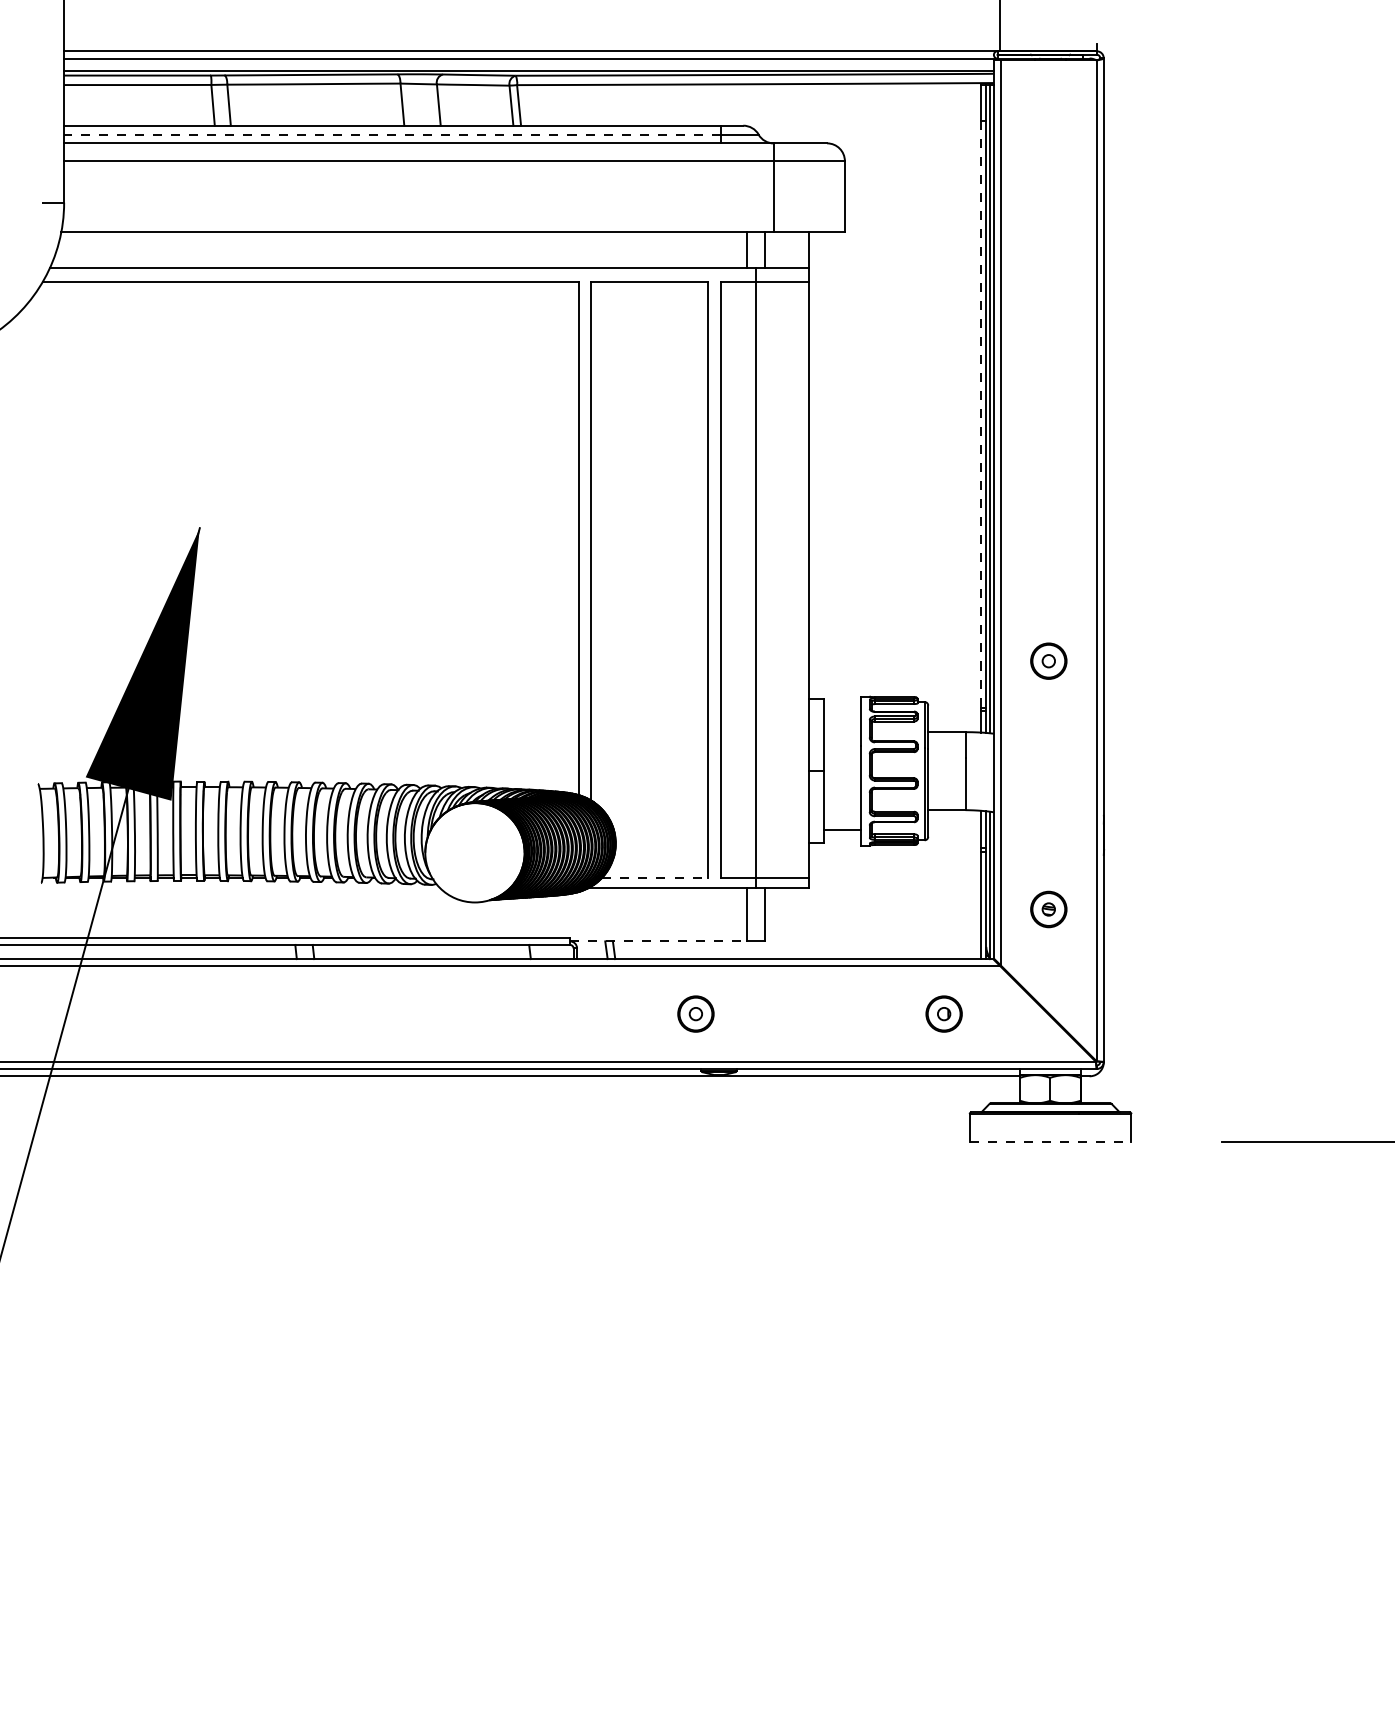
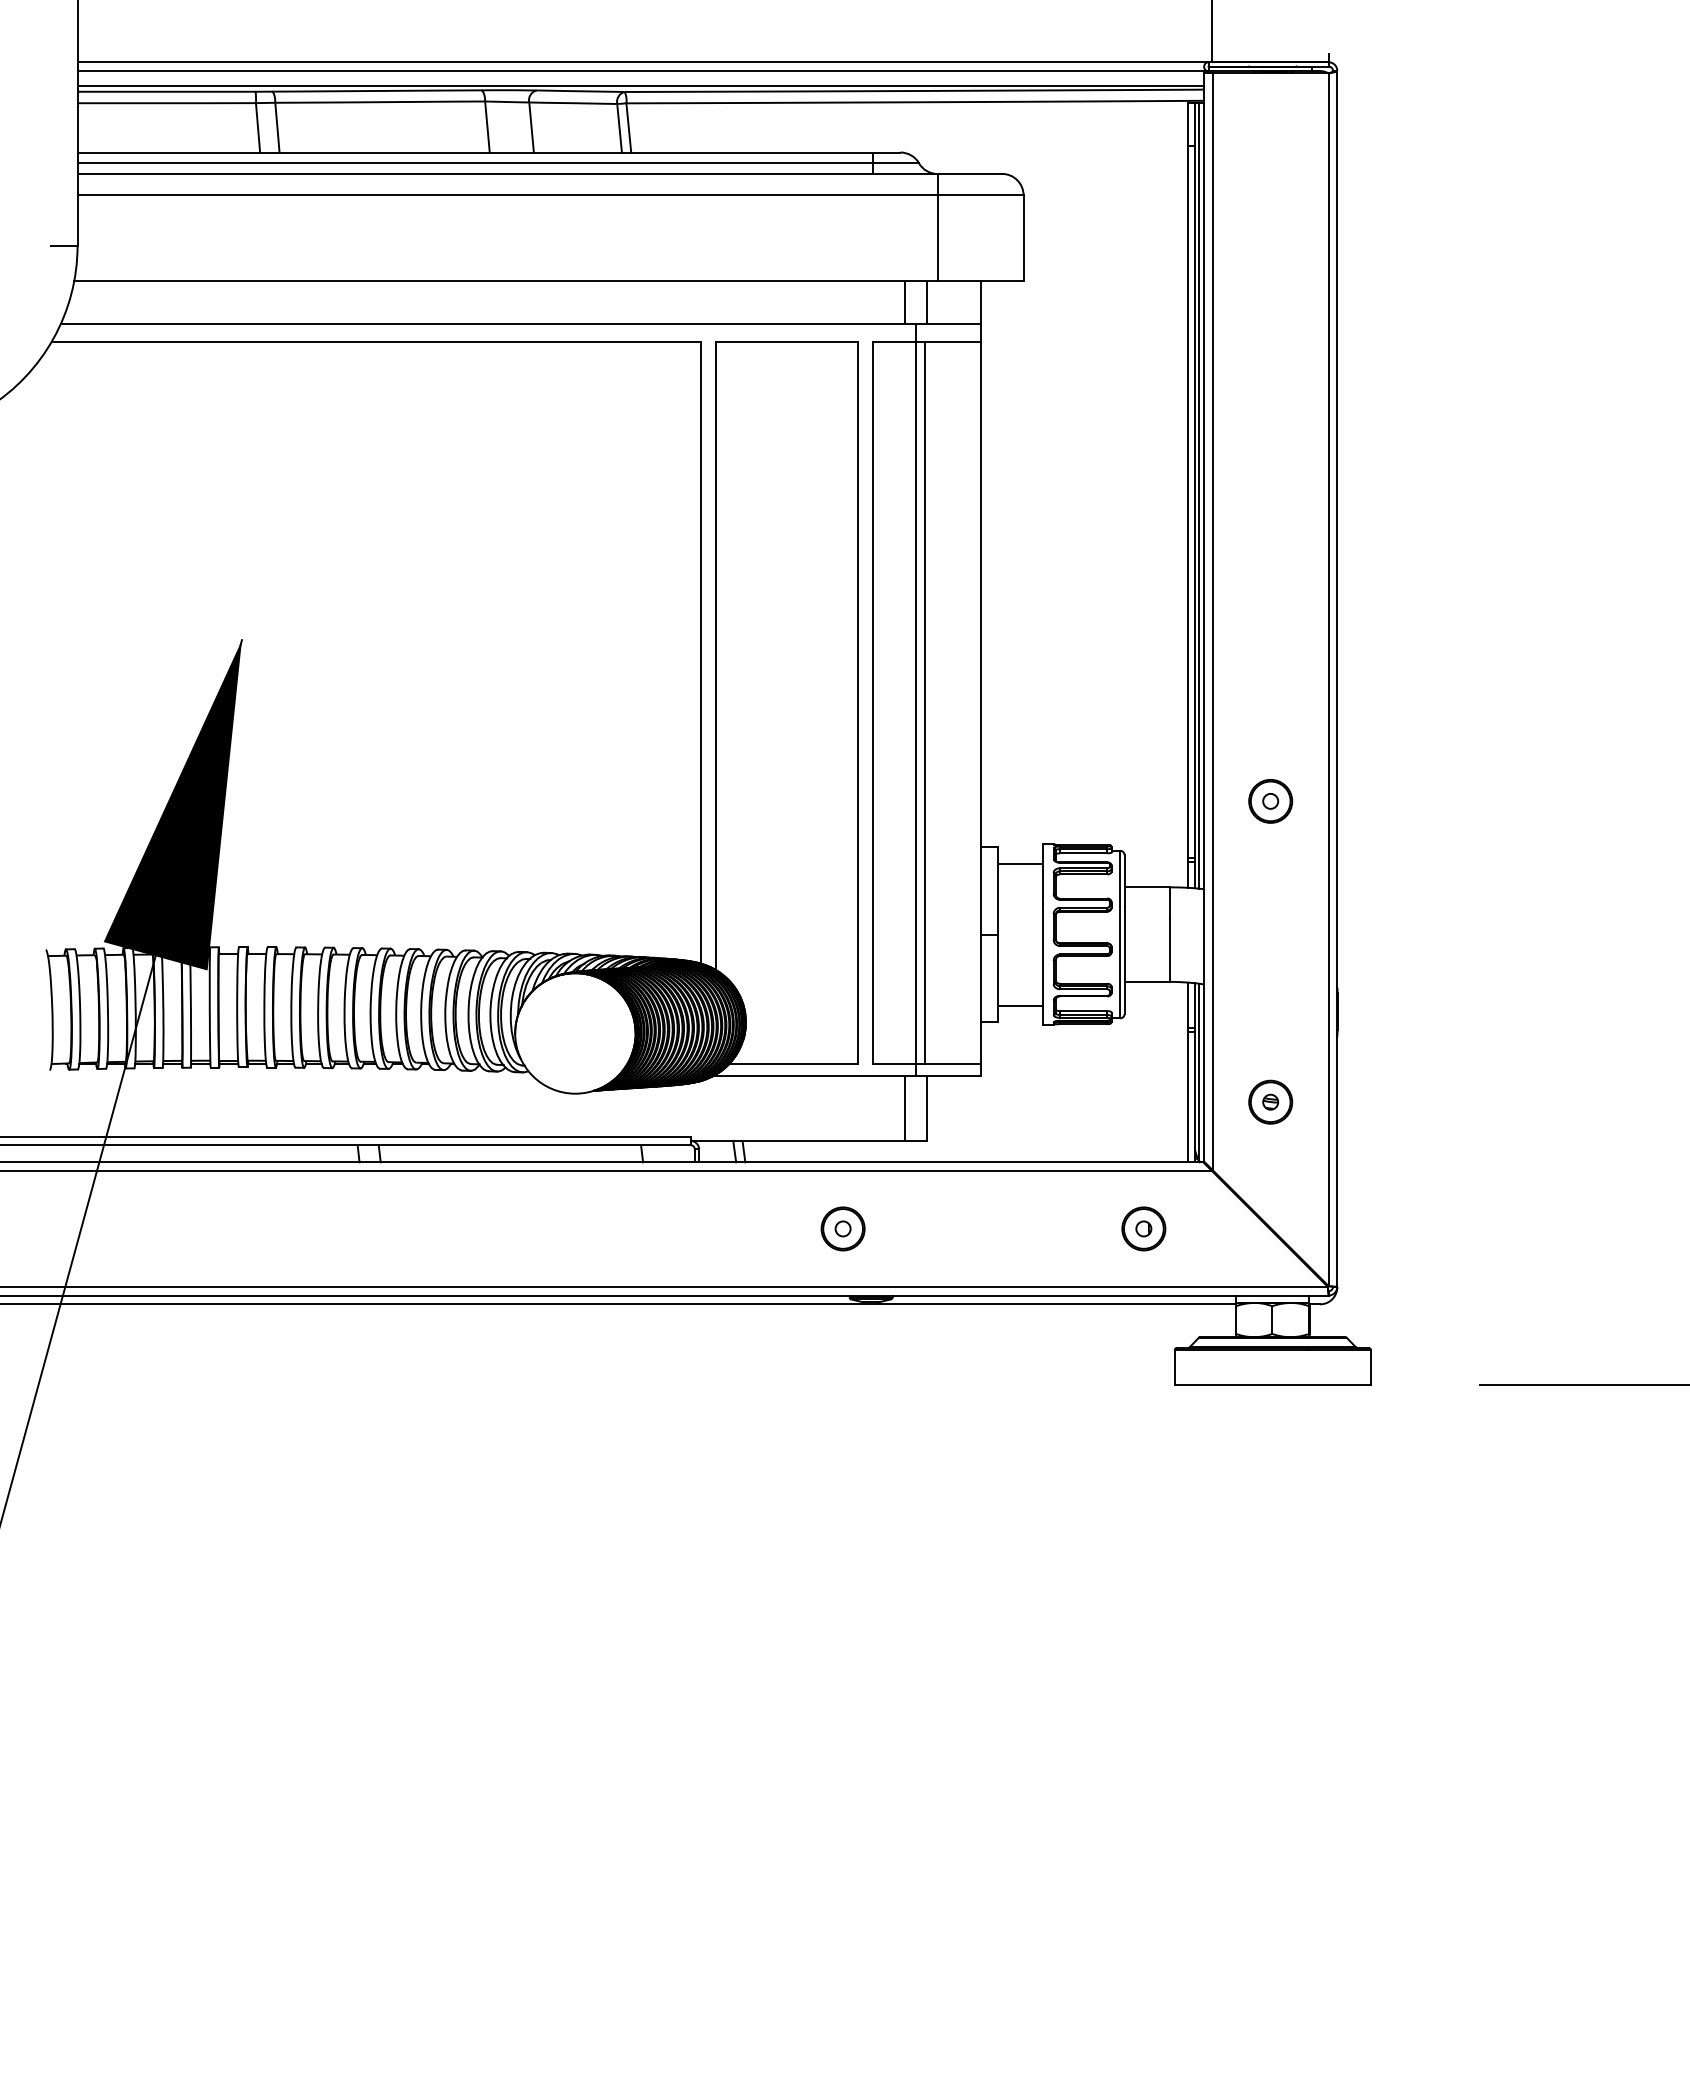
line: (392, 134) -> (475, 163), dashed -> solid
line: (980, 414) -> (1188, 502), dashed -> solid
line: (763, 579) -> (924, 702), added
line: (841, 712) -> (1019, 863), added
line: (655, 877) -> (794, 1063), dashed -> solid
line: (659, 941) -> (798, 1140), dashed -> solid
line: (1050, 1142) -> (1272, 1384), dashed -> solid

